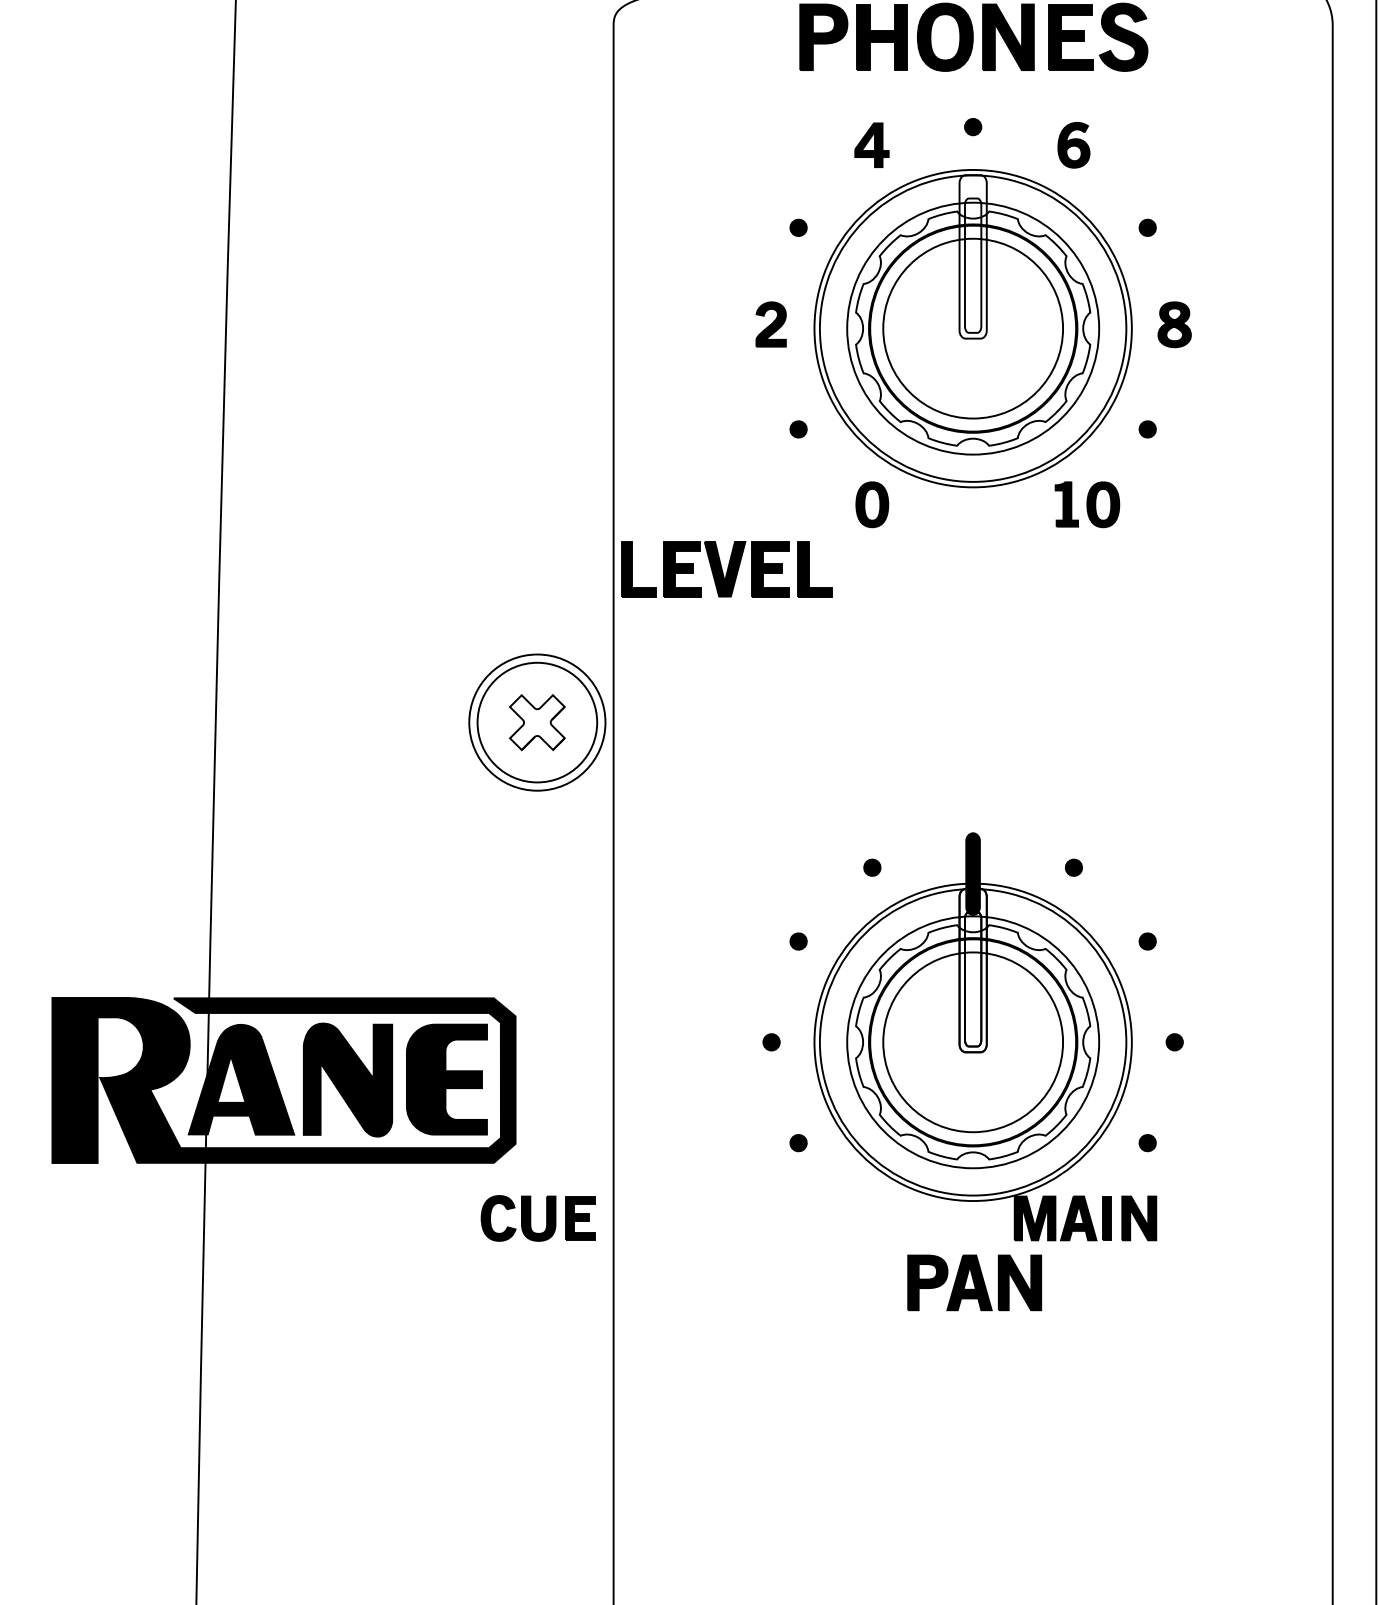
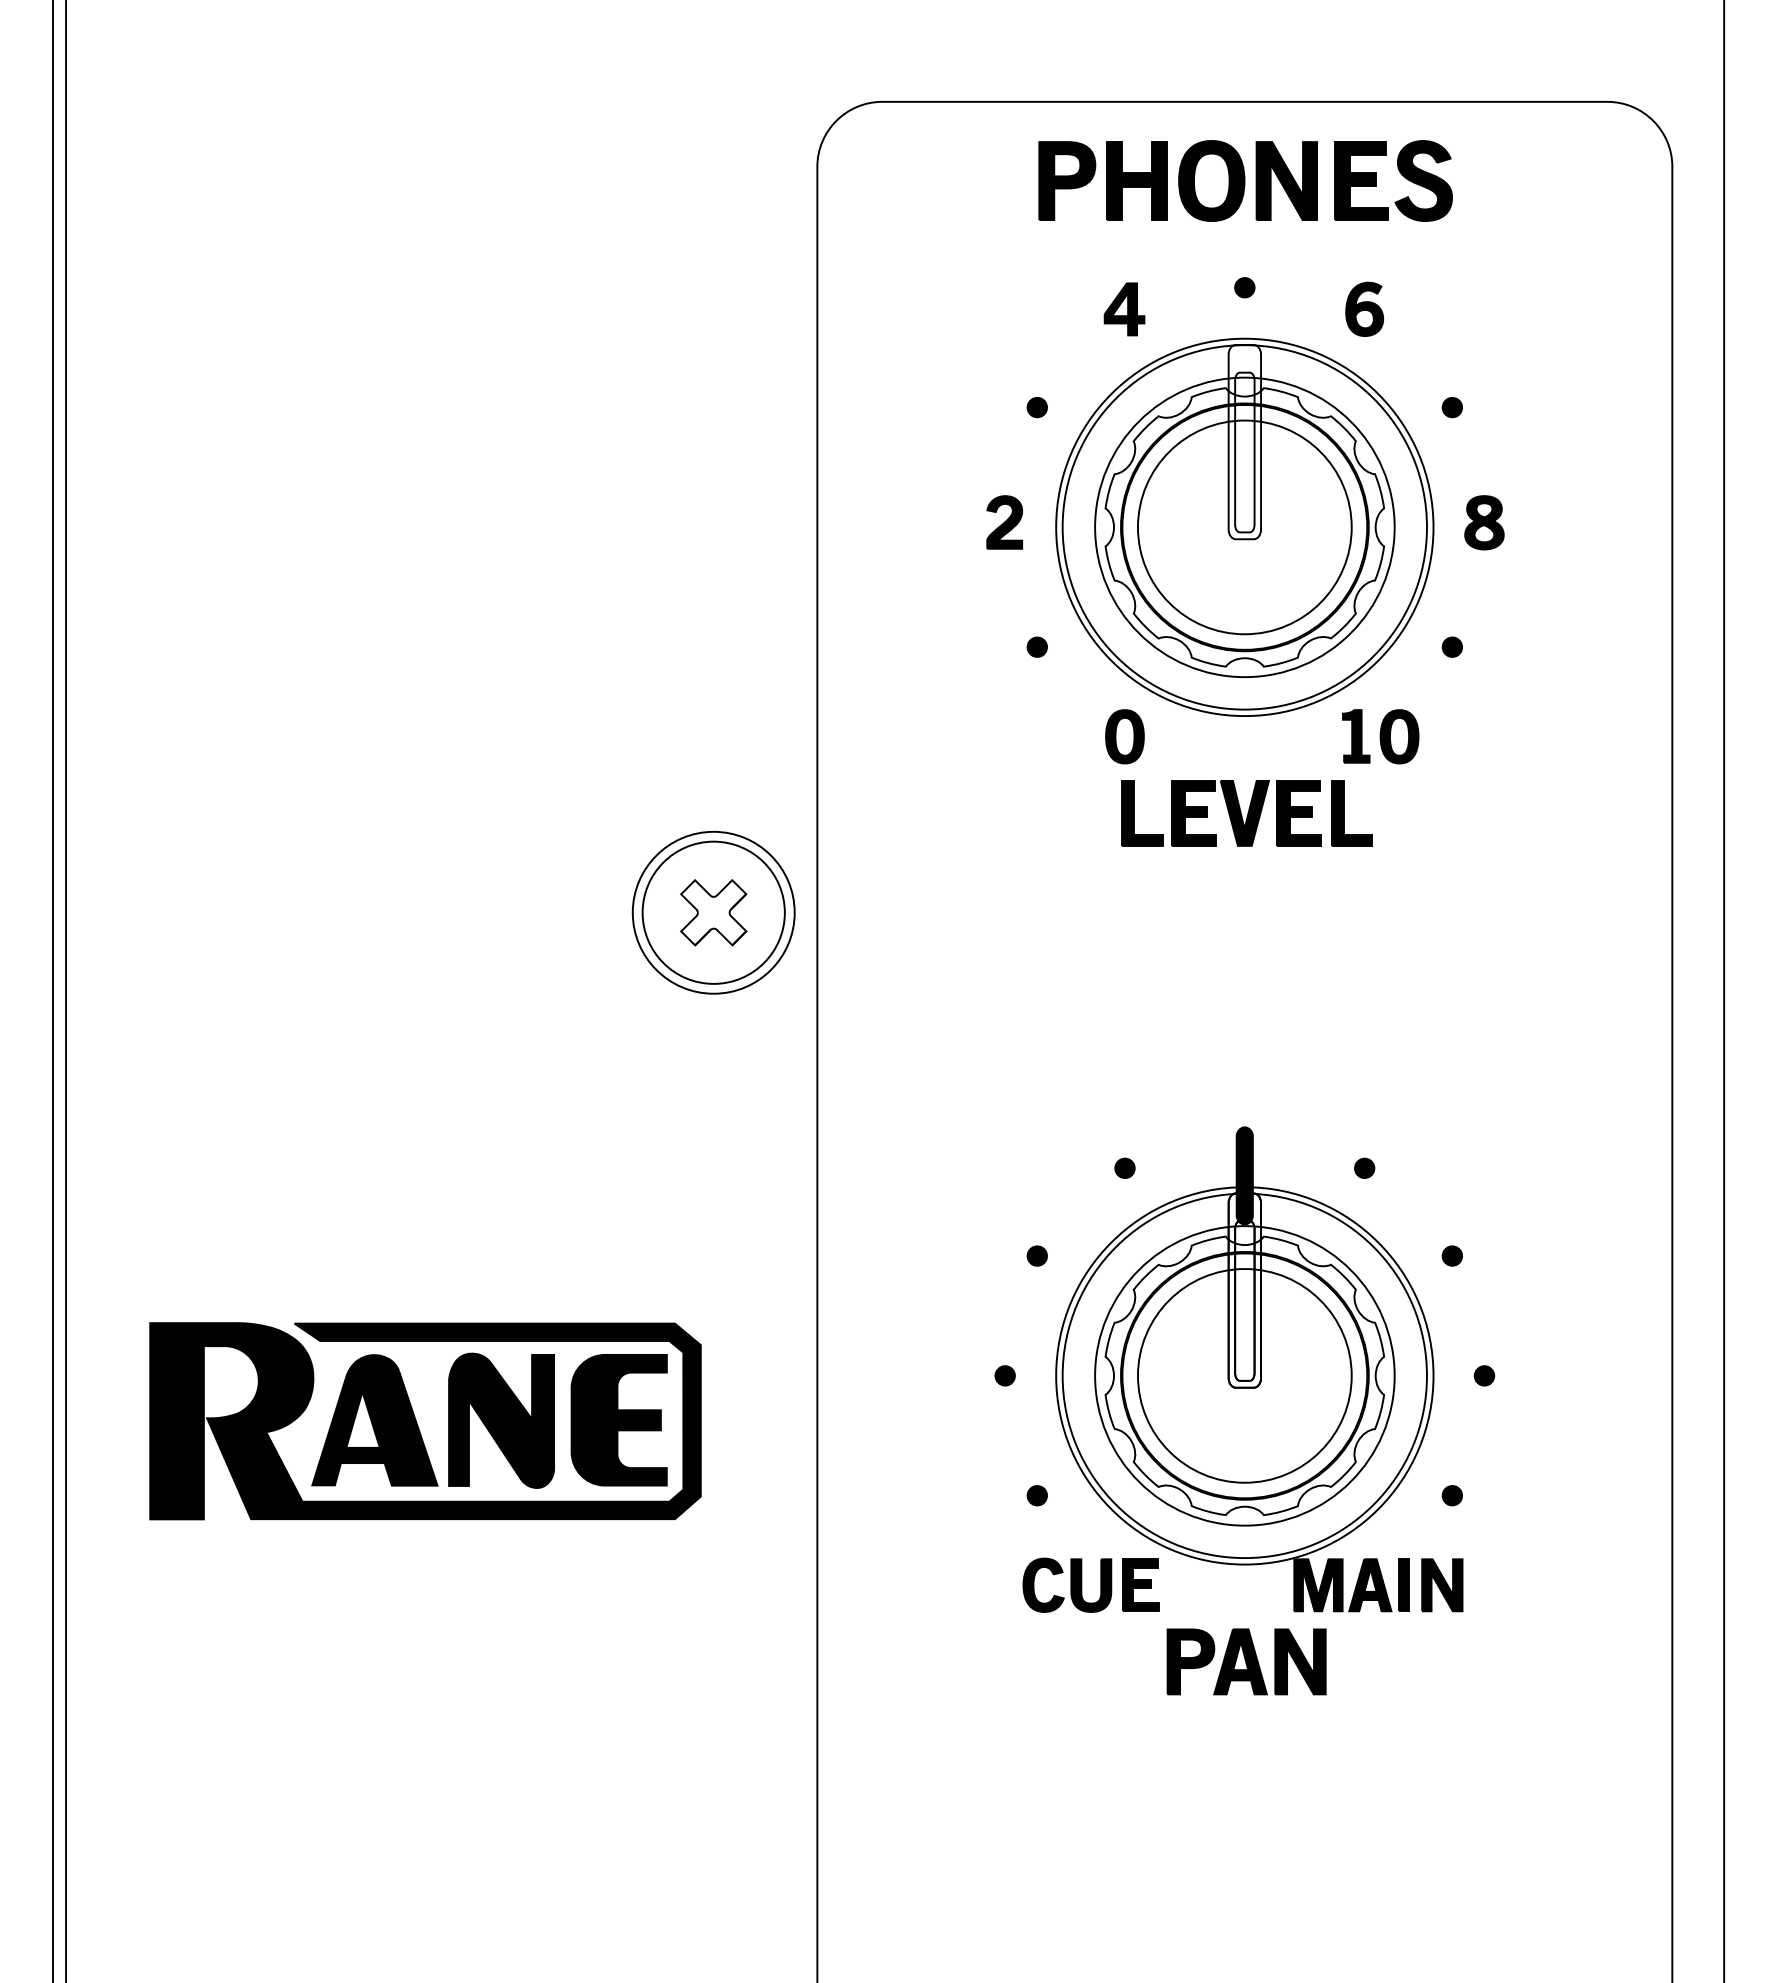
part: (726, 569) -> (1246, 813), moved
part: (537, 722) -> (713, 912), moved
part: (531, 1217) -> (1082, 1584), moved

